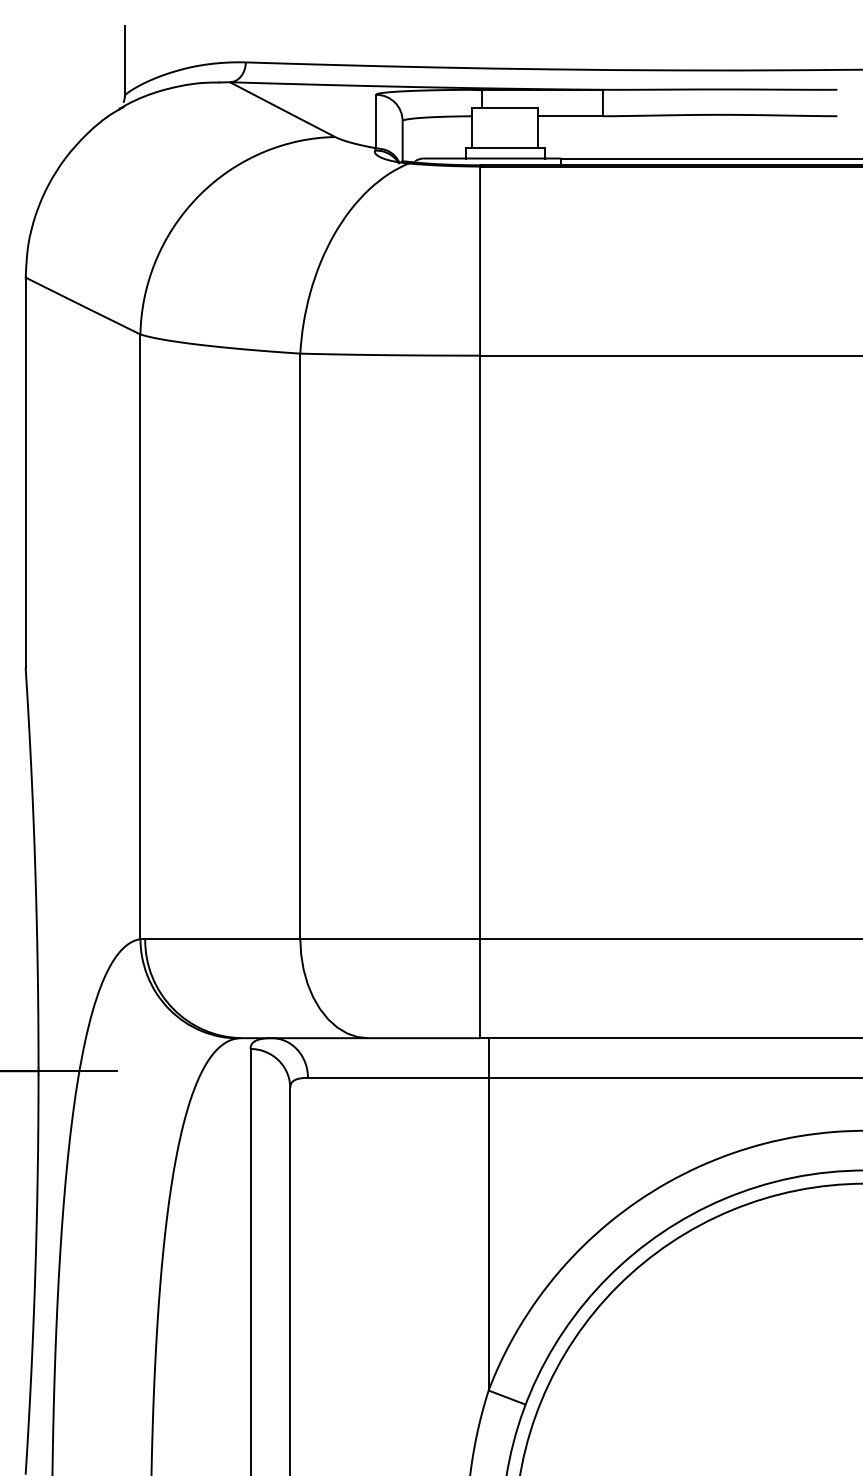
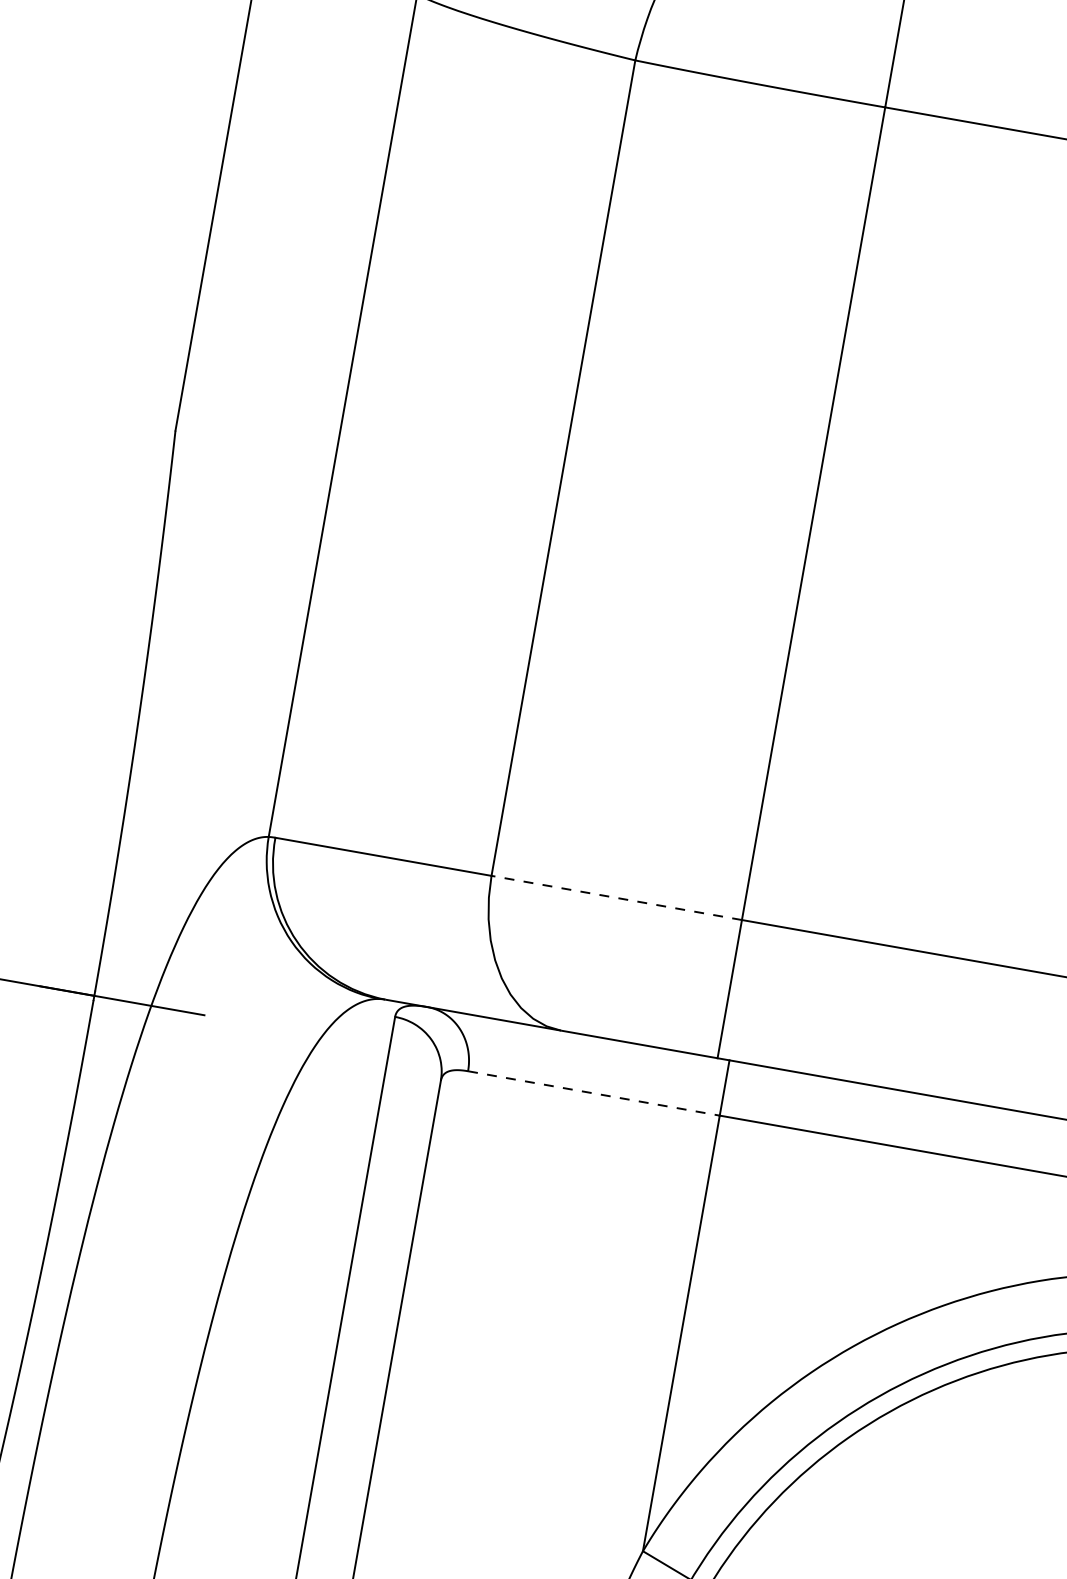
line: (390, 938) -> (617, 897), solid -> dashed
line: (398, 1077) -> (594, 1092), solid -> dashed

